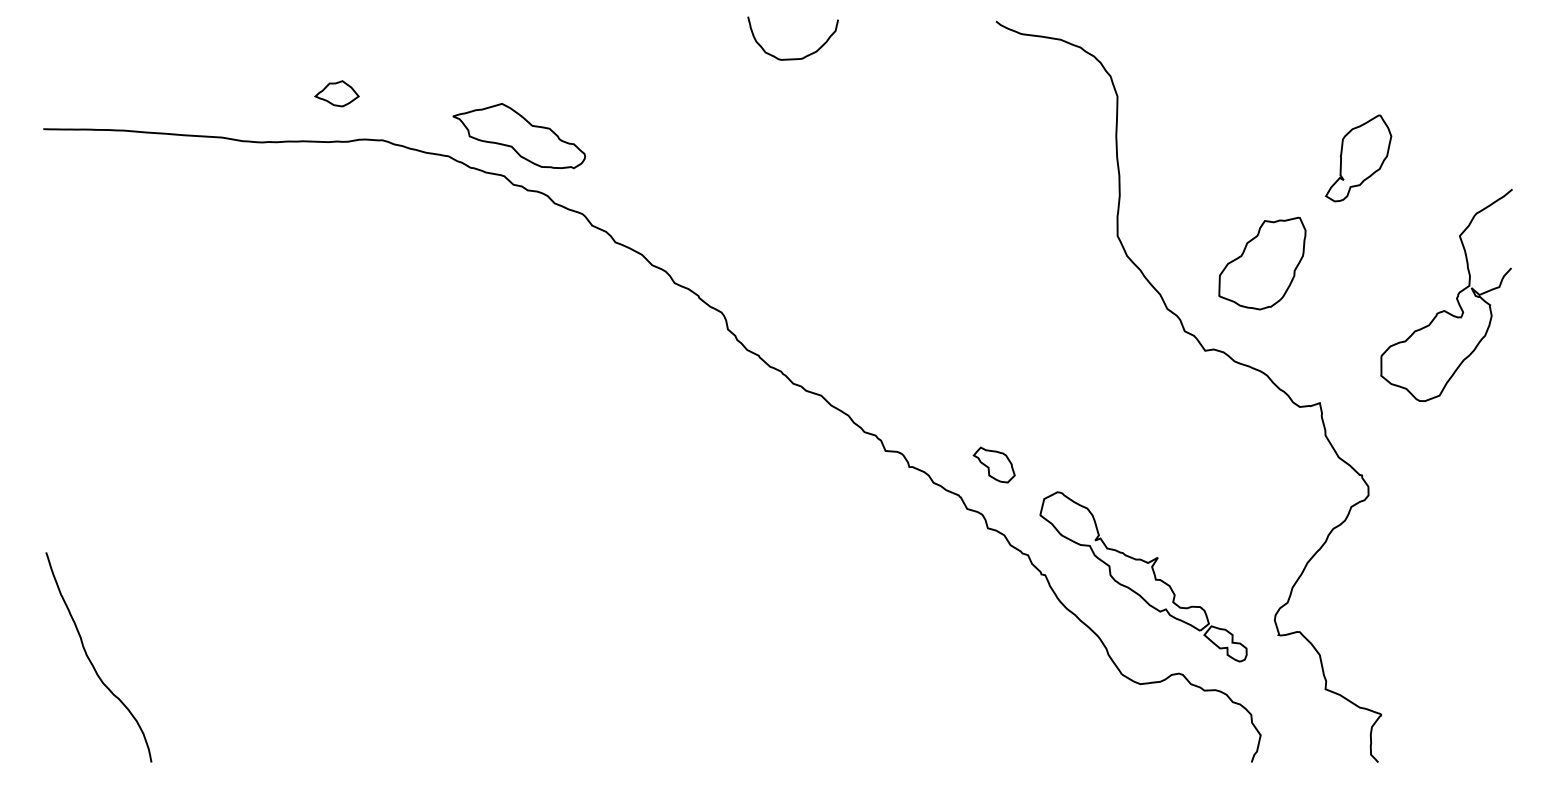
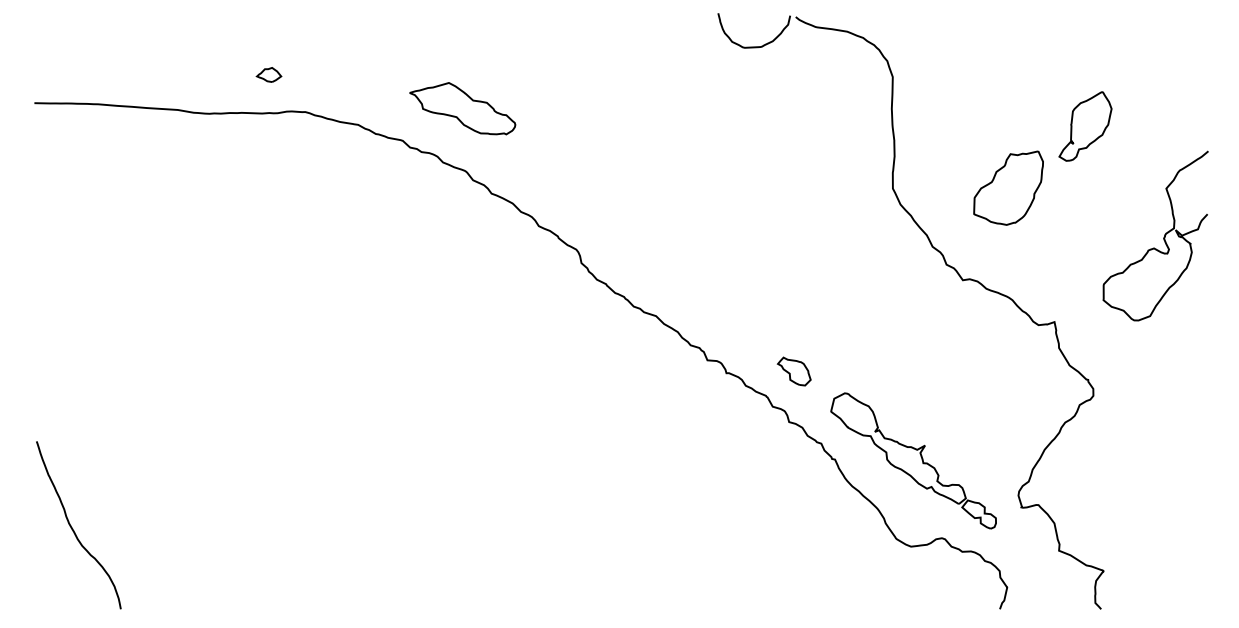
curve: (792, 58) -> (753, 46), moved
part: (336, 93) -> (268, 74), size x0.7
part: (519, 136) -> (462, 109), moved
part: (1262, 263) -> (1008, 188), moved

